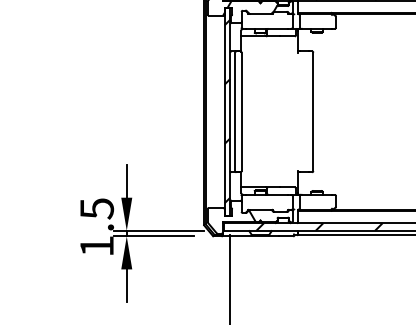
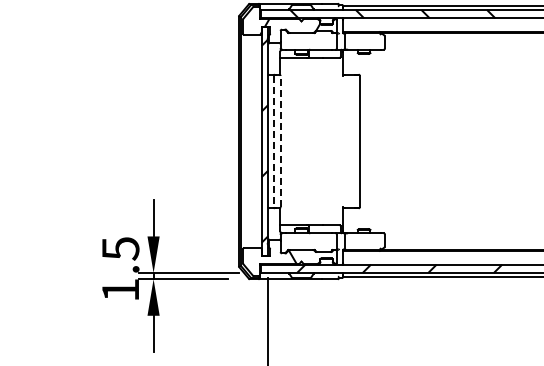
line: (235, 111) -> (273, 141), solid -> dashed
line: (241, 111) -> (280, 141), solid -> dashed

